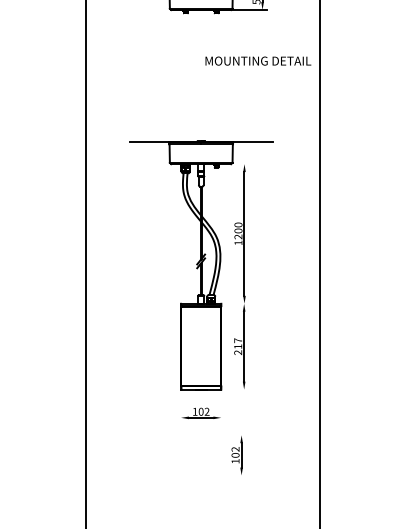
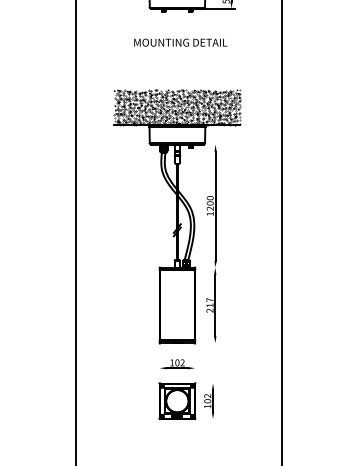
text: (258, 60) -> (180, 42), moved
hatch: (201, 122) -> (177, 107), added
part: (201, 454) -> (177, 400), added

